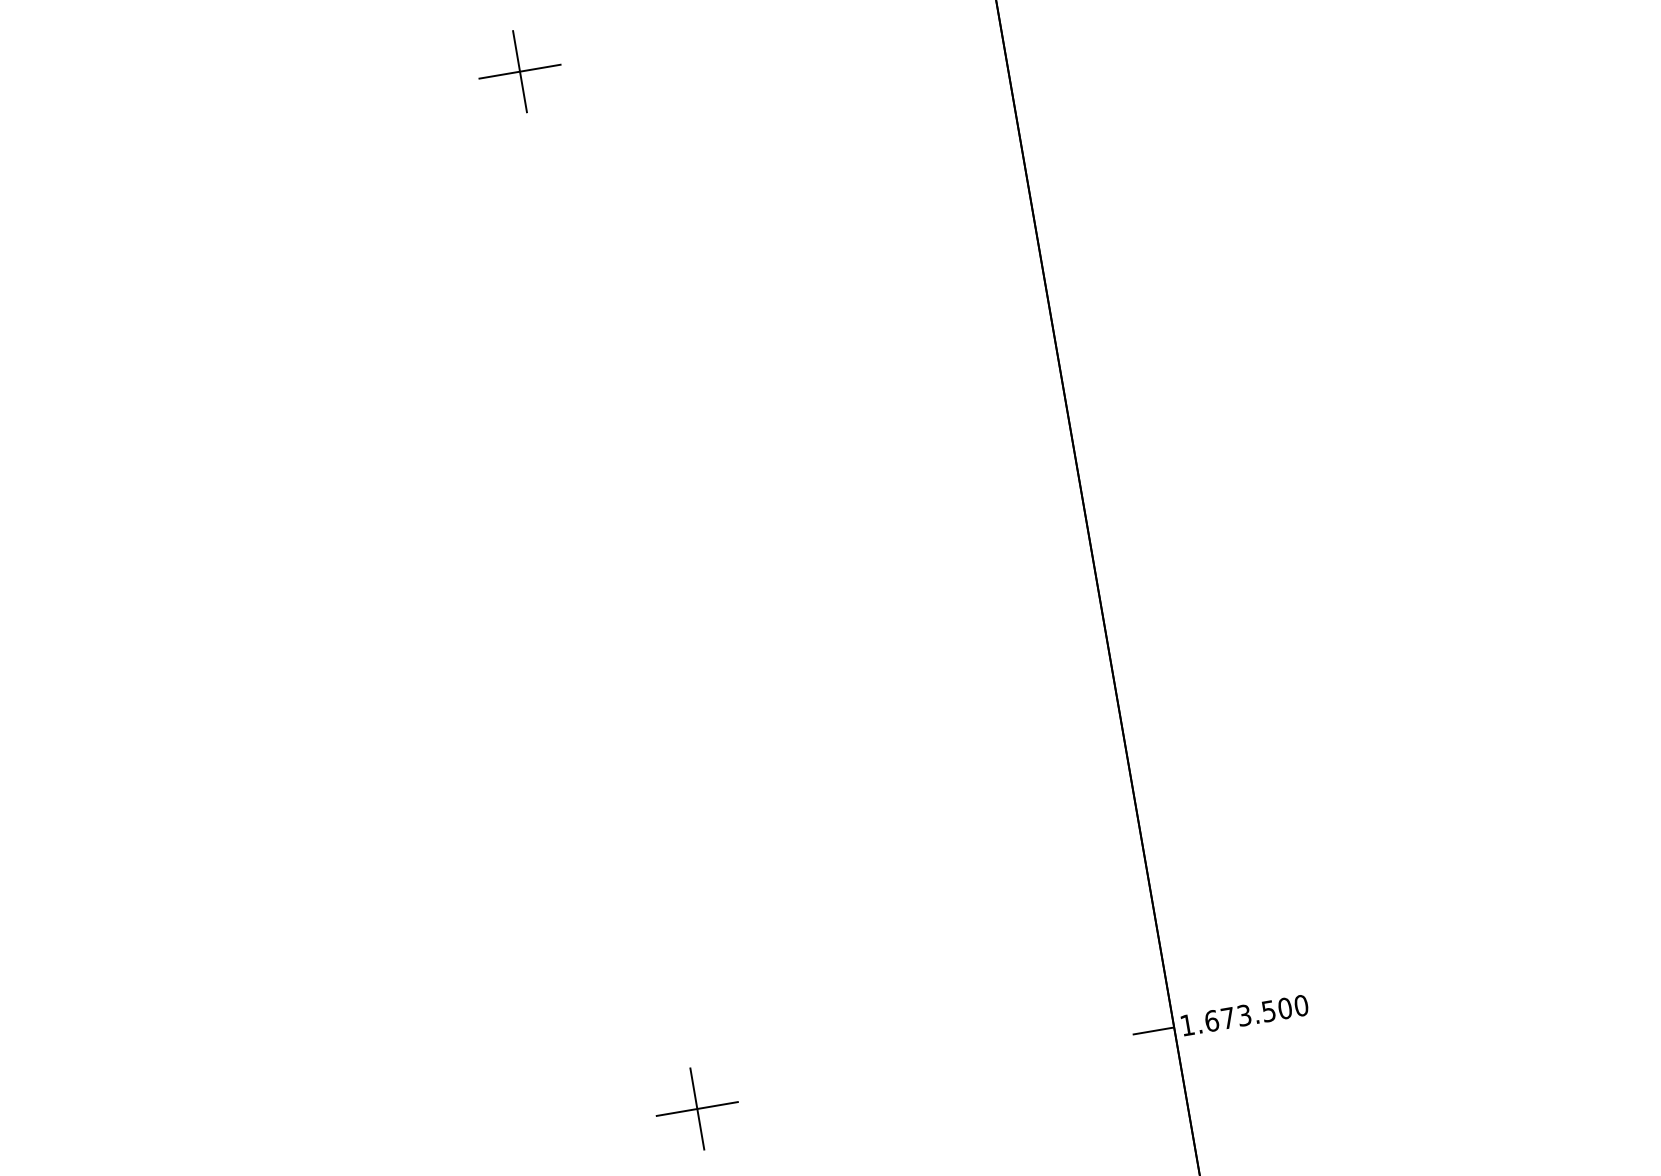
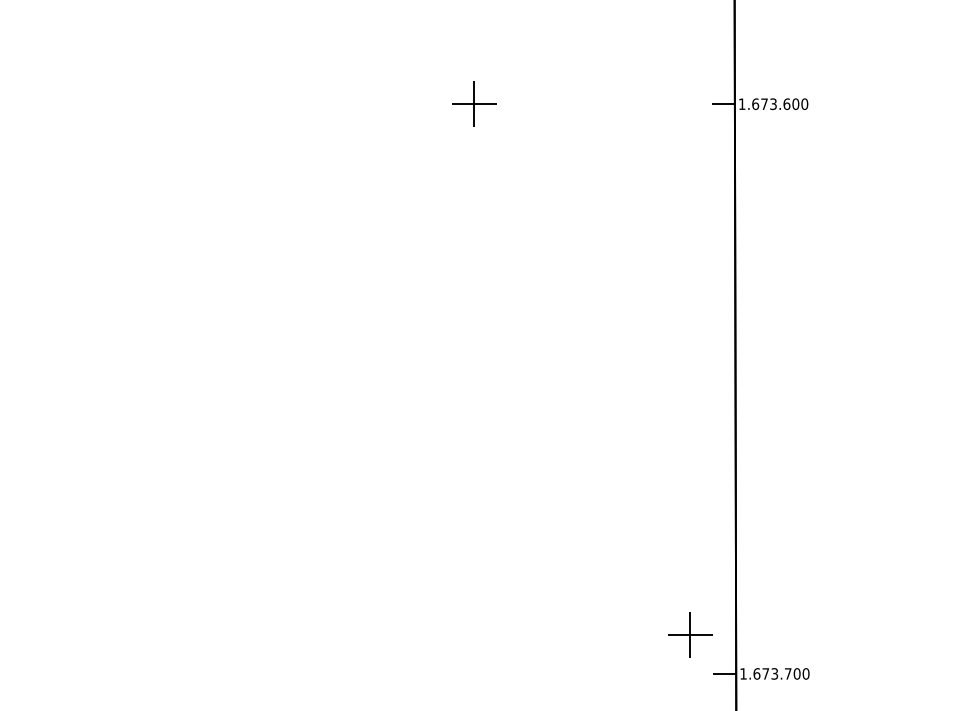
text: (1267, 1010) -> (787, 673), 1.673.500 -> 1.673.700
part: (697, 1108) -> (690, 634), moved

